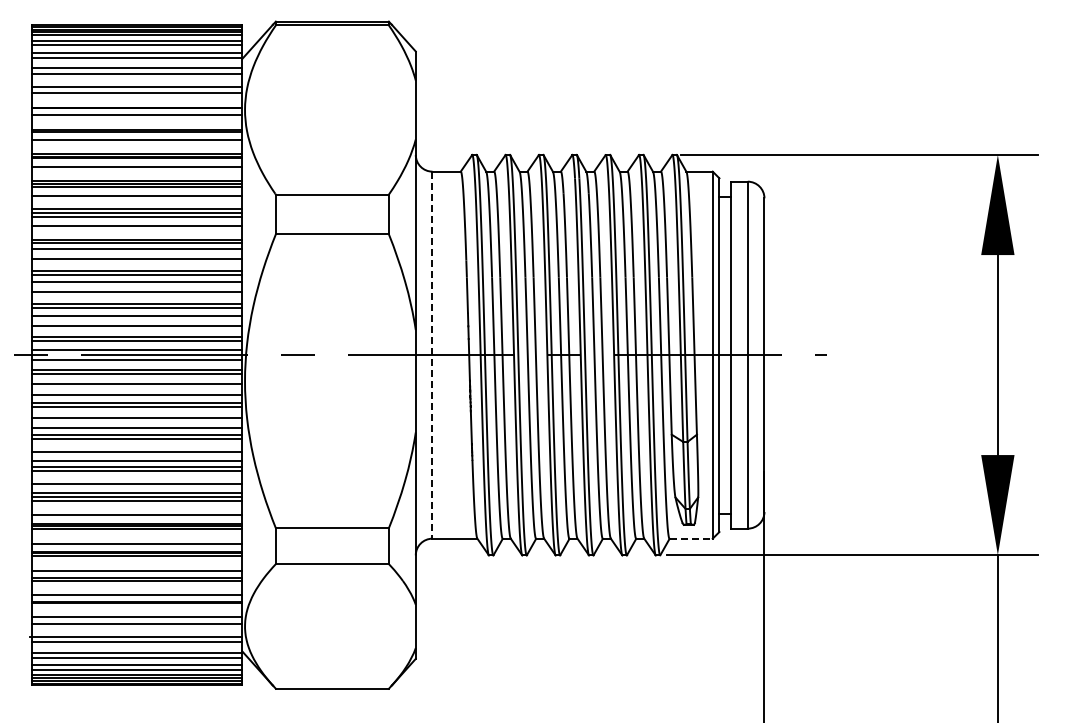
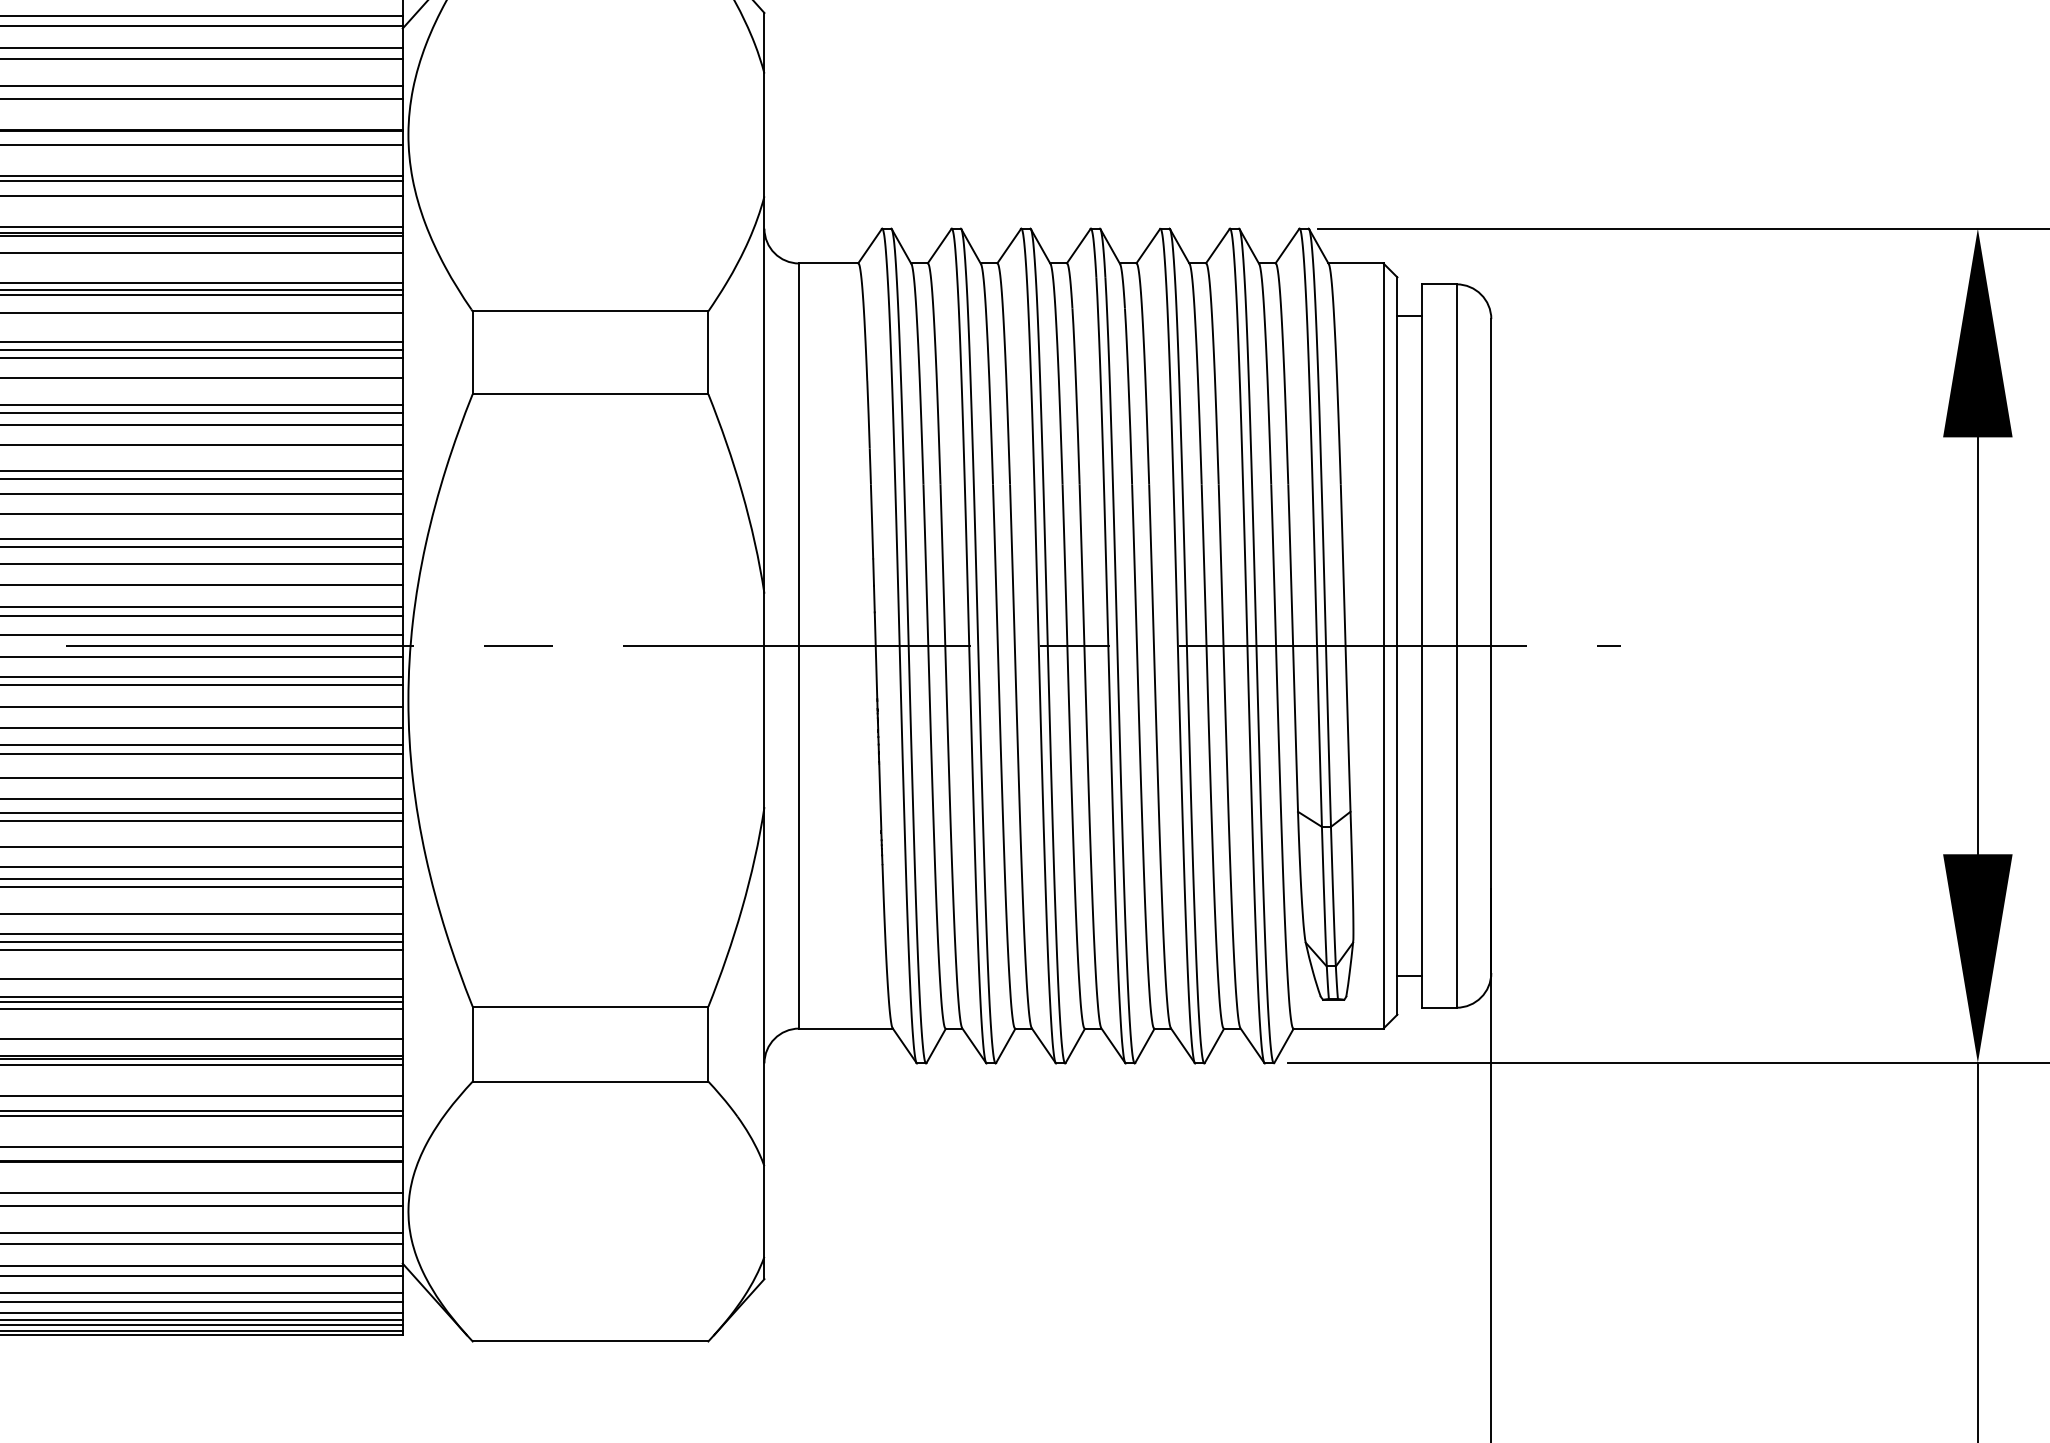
line: (432, 355) -> (799, 646), dashed -> solid
line: (691, 538) -> (1339, 1028), dashed -> solid

